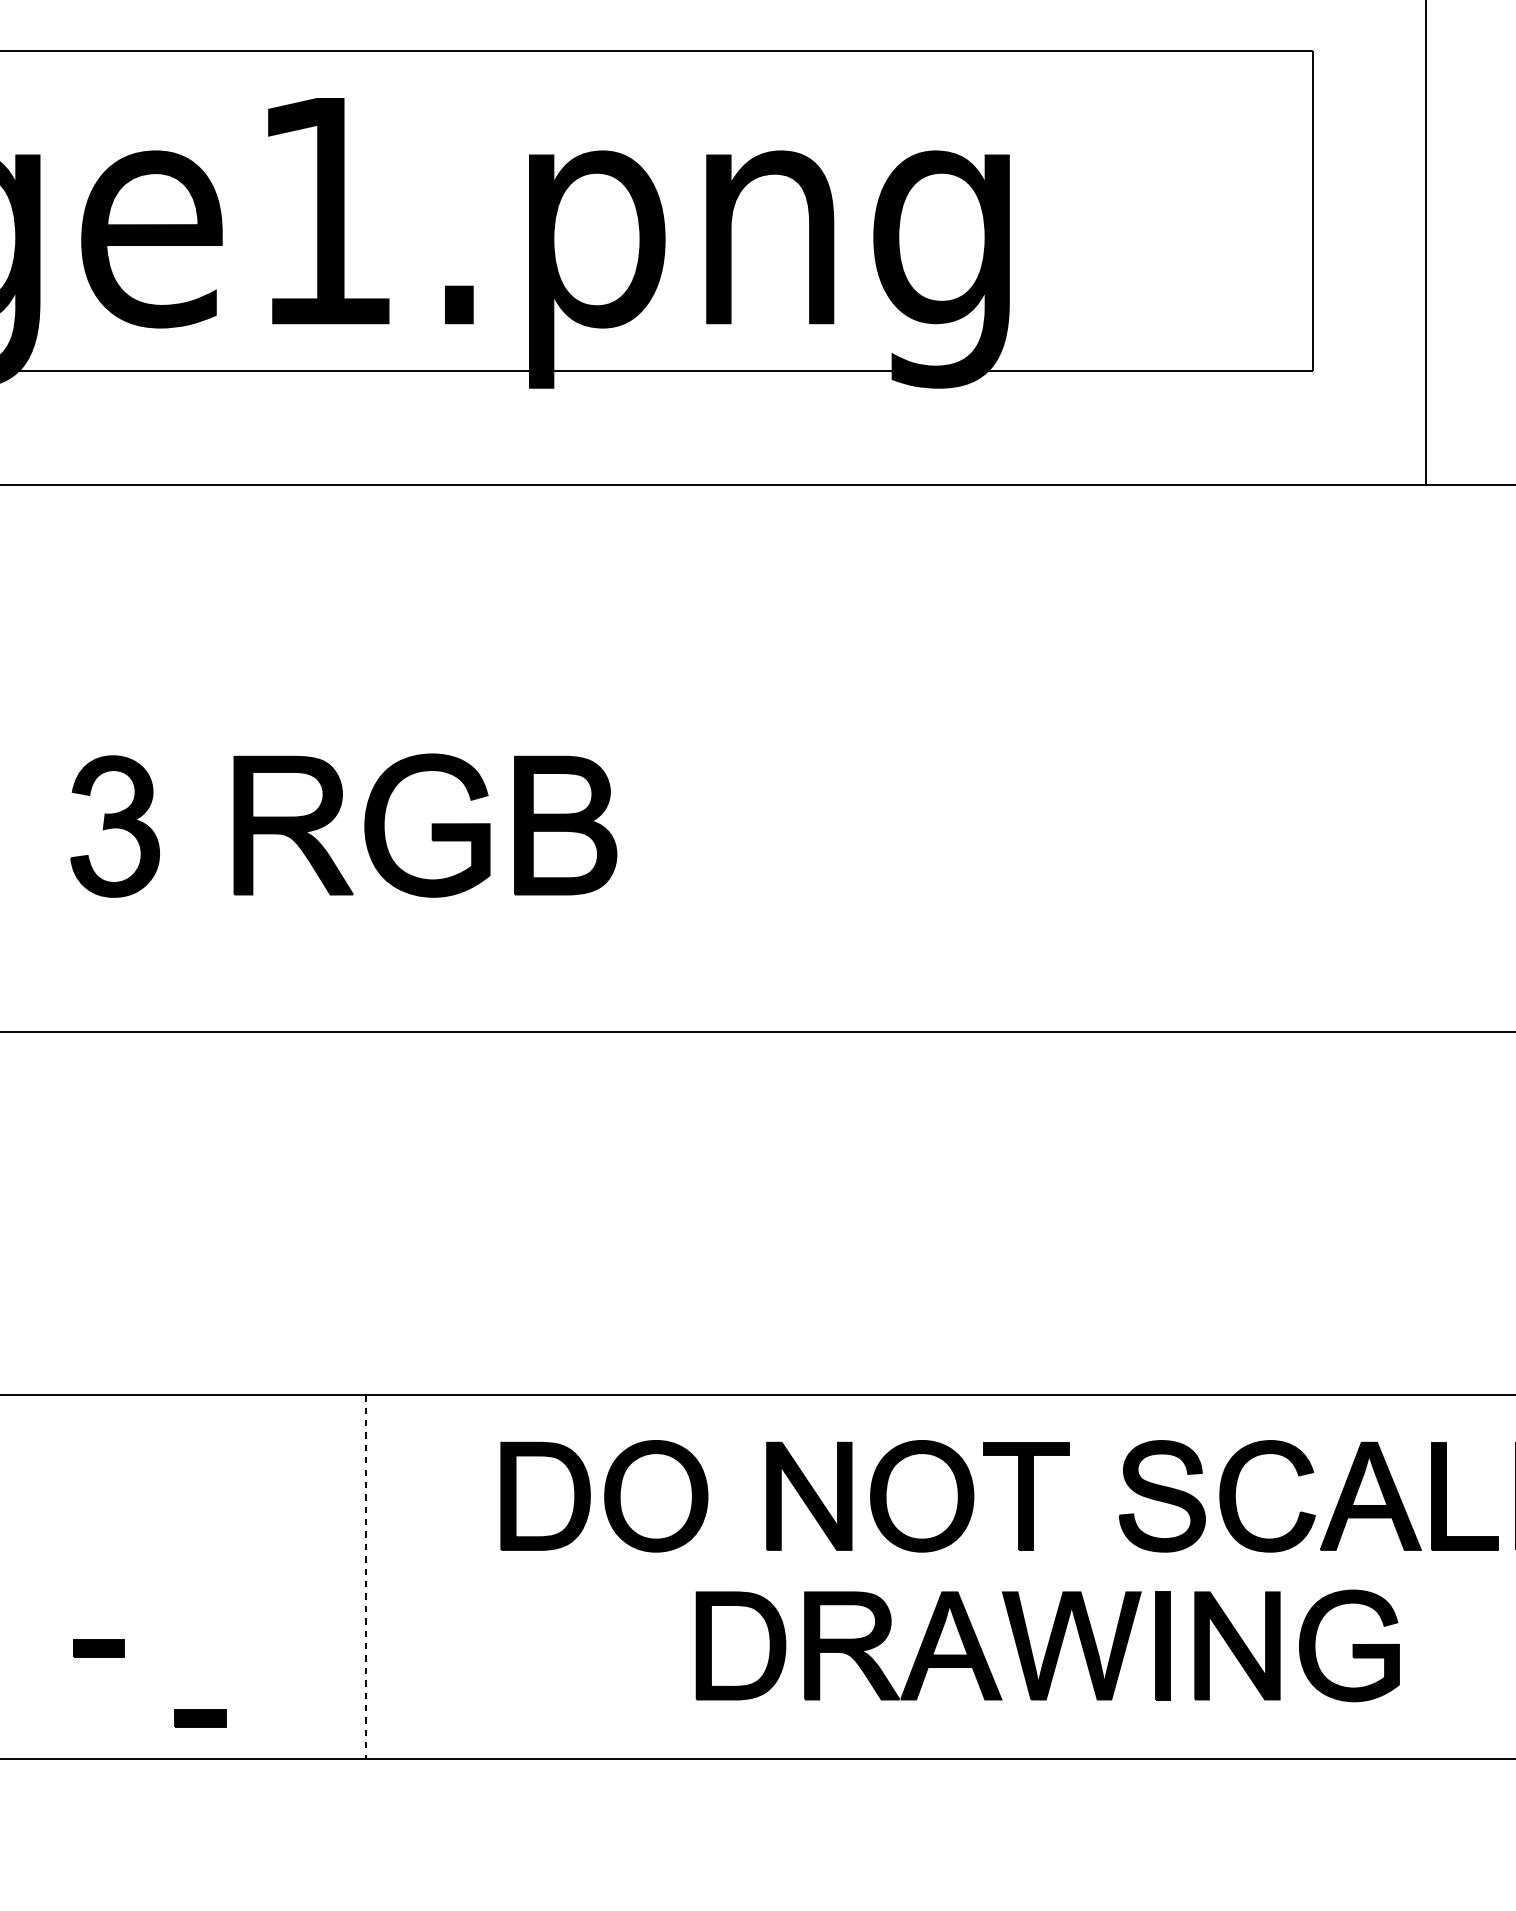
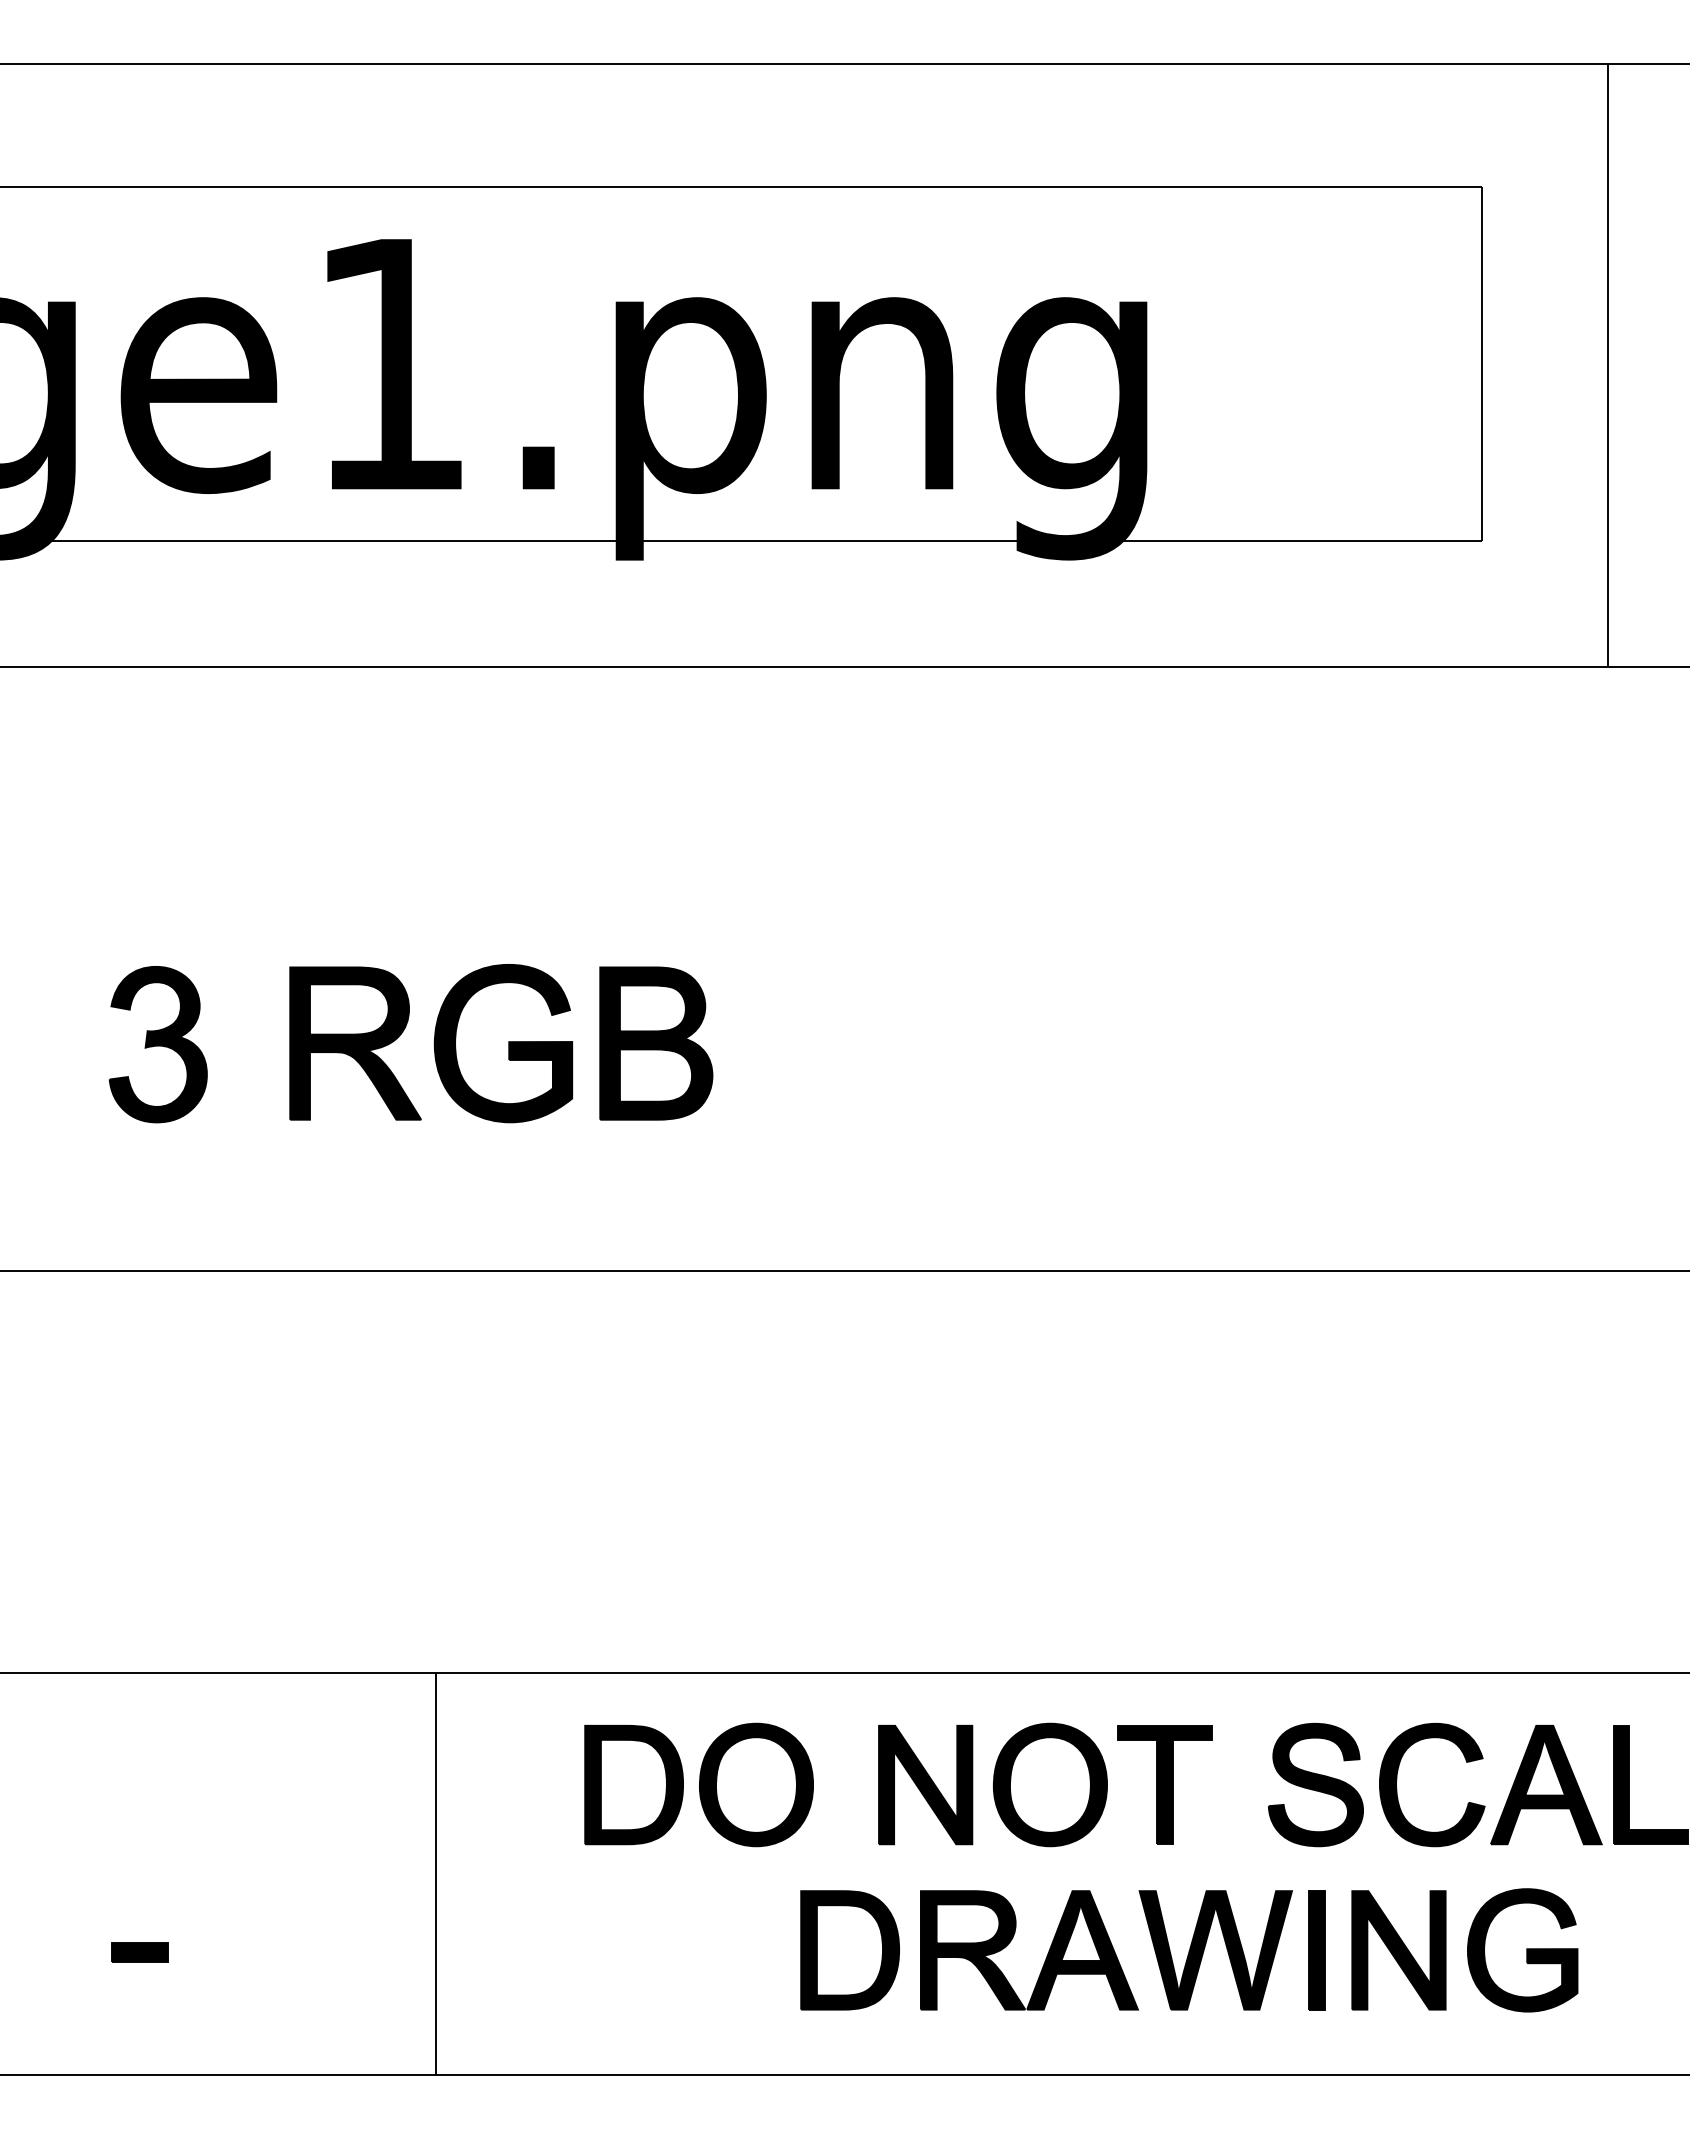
line: (365, 1577) -> (435, 1874), dashed -> solid
part: (199, 1718) -> (251, 2030), removed

